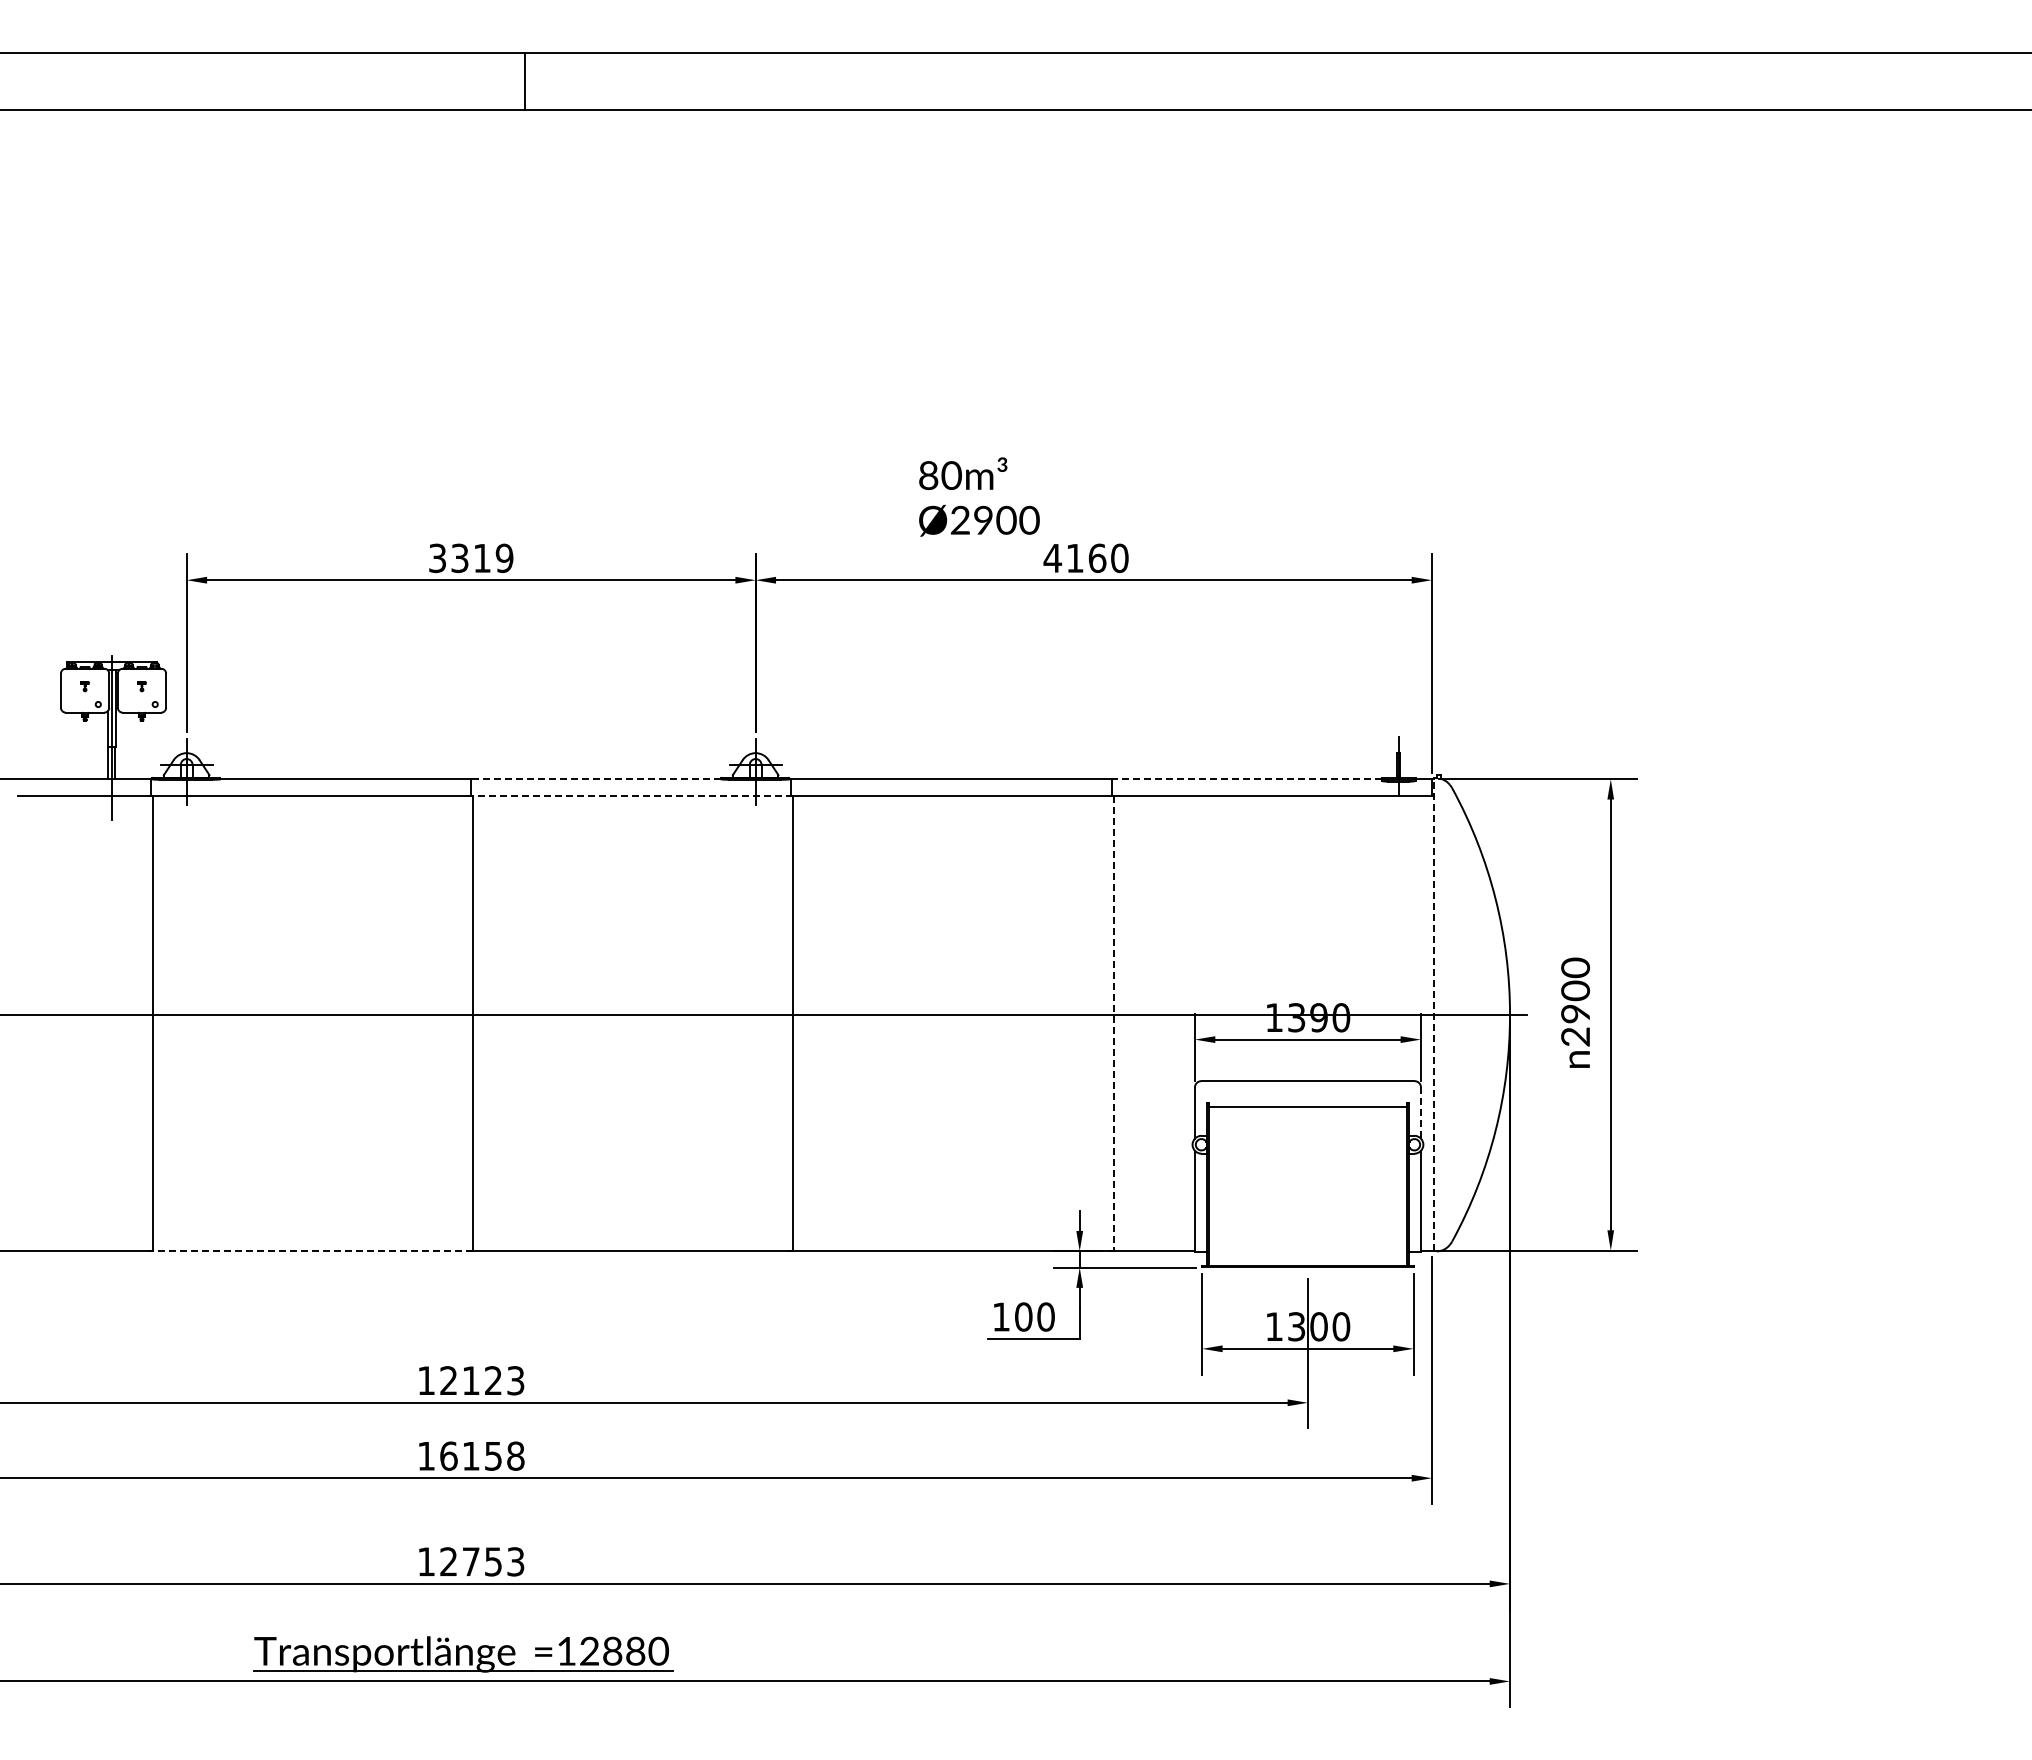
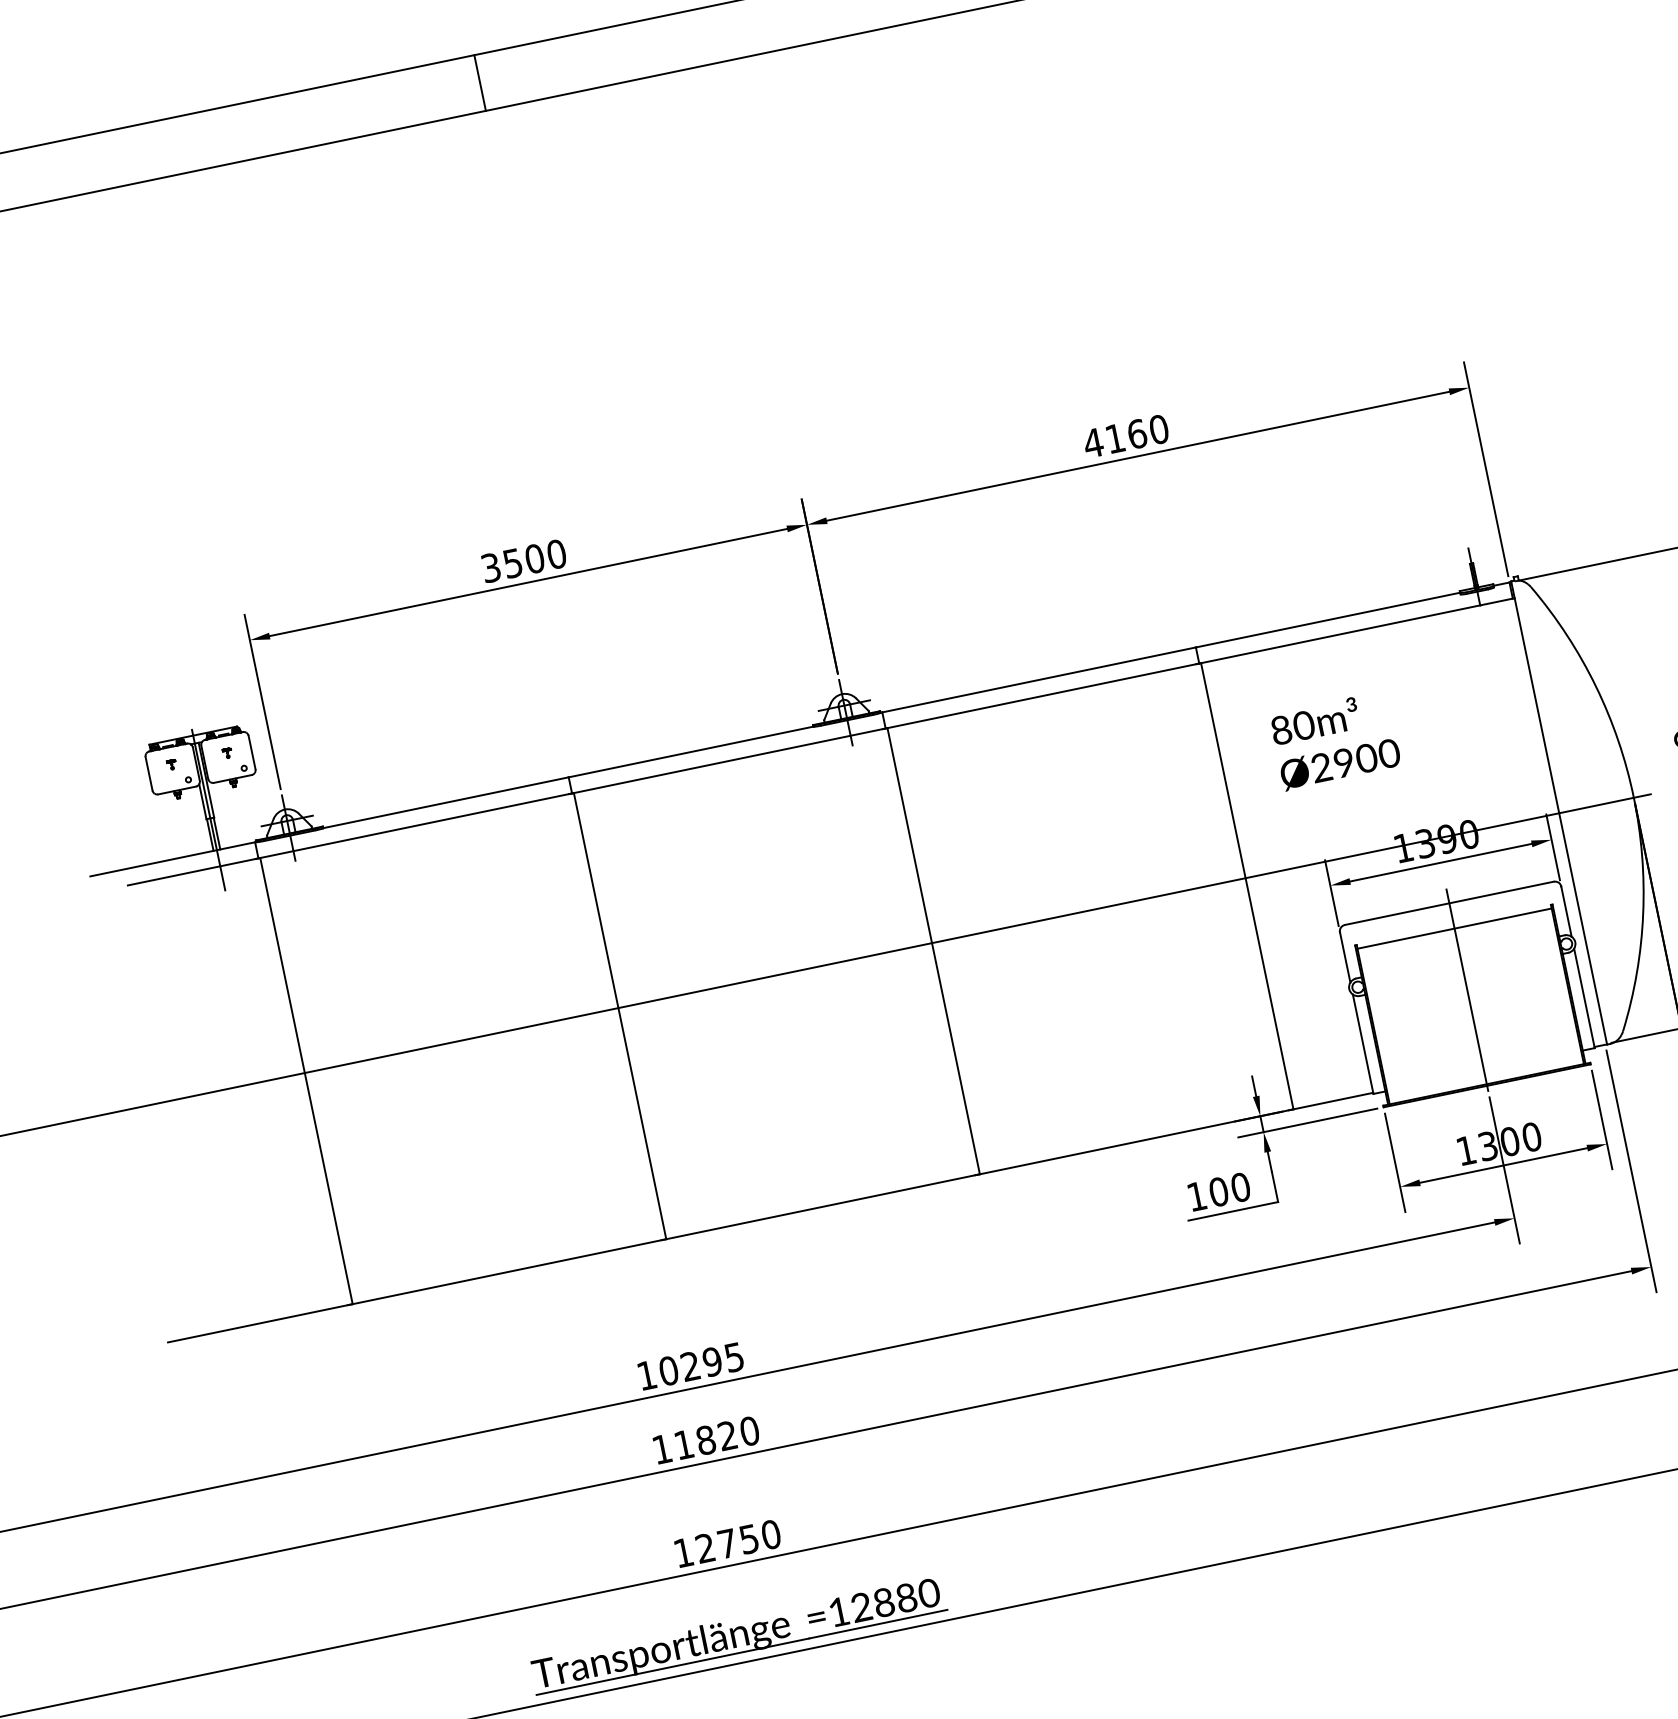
text: (979, 496) -> (1335, 740), moved
text: (482, 558) -> (535, 558), 3319 -> 3500
line: (596, 779) -> (691, 752), dashed -> solid
line: (1246, 779) -> (1328, 620), dashed -> solid
line: (630, 795) -> (728, 761), dashed -> solid
line: (1433, 1014) -> (1558, 812), dashed -> solid
line: (1113, 1023) -> (1247, 886), dashed -> solid
line: (1420, 1113) -> (1566, 912), dashed -> solid
line: (1307, 1169) -> (1466, 989), added
line: (310, 1251) -> (507, 1272), dashed -> solid
text: (482, 1380) -> (701, 1363), 12123 -> 10295
text: (482, 1455) -> (716, 1437), 16158 -> 11820
text: (515, 1561) -> (770, 1534), 12753 -> 12750

